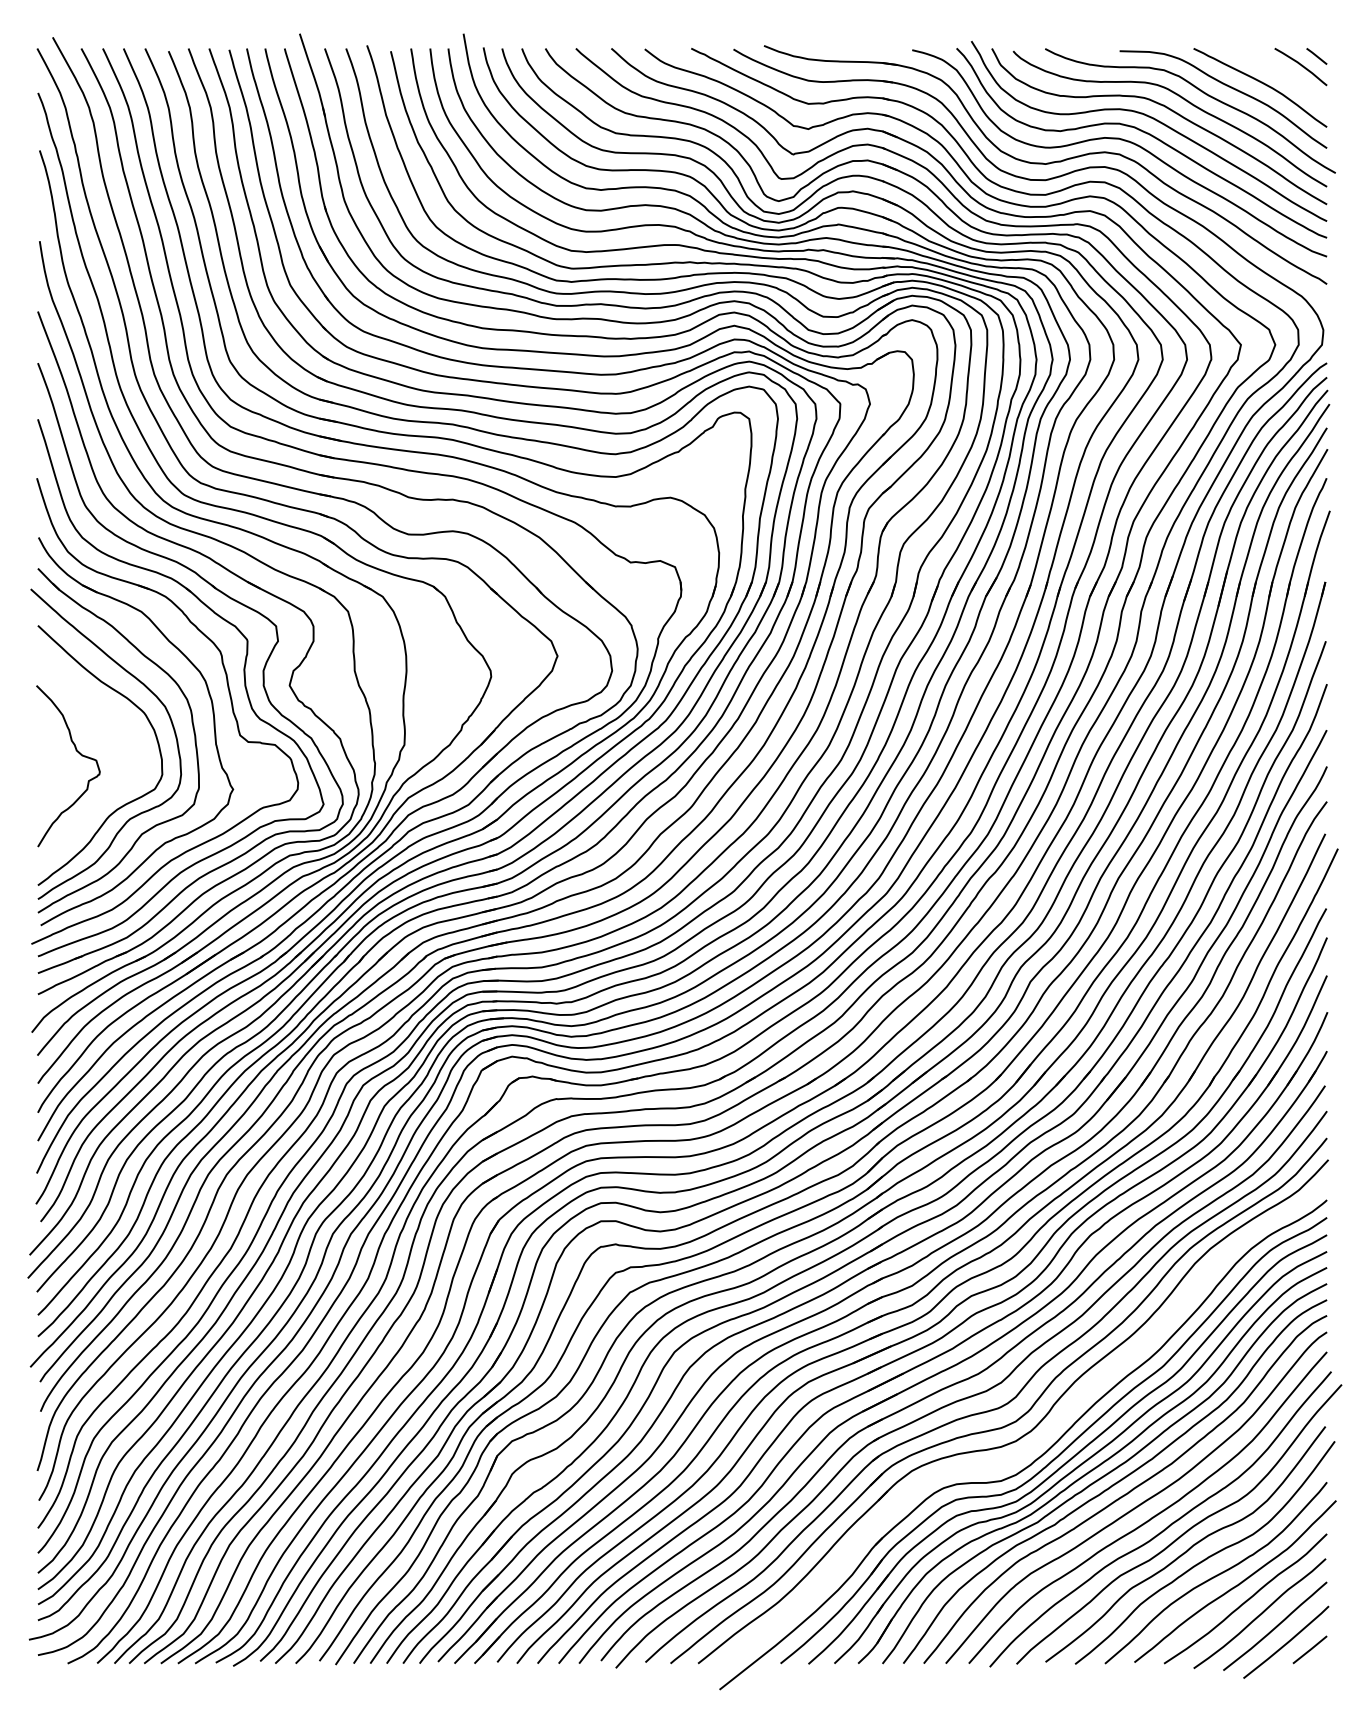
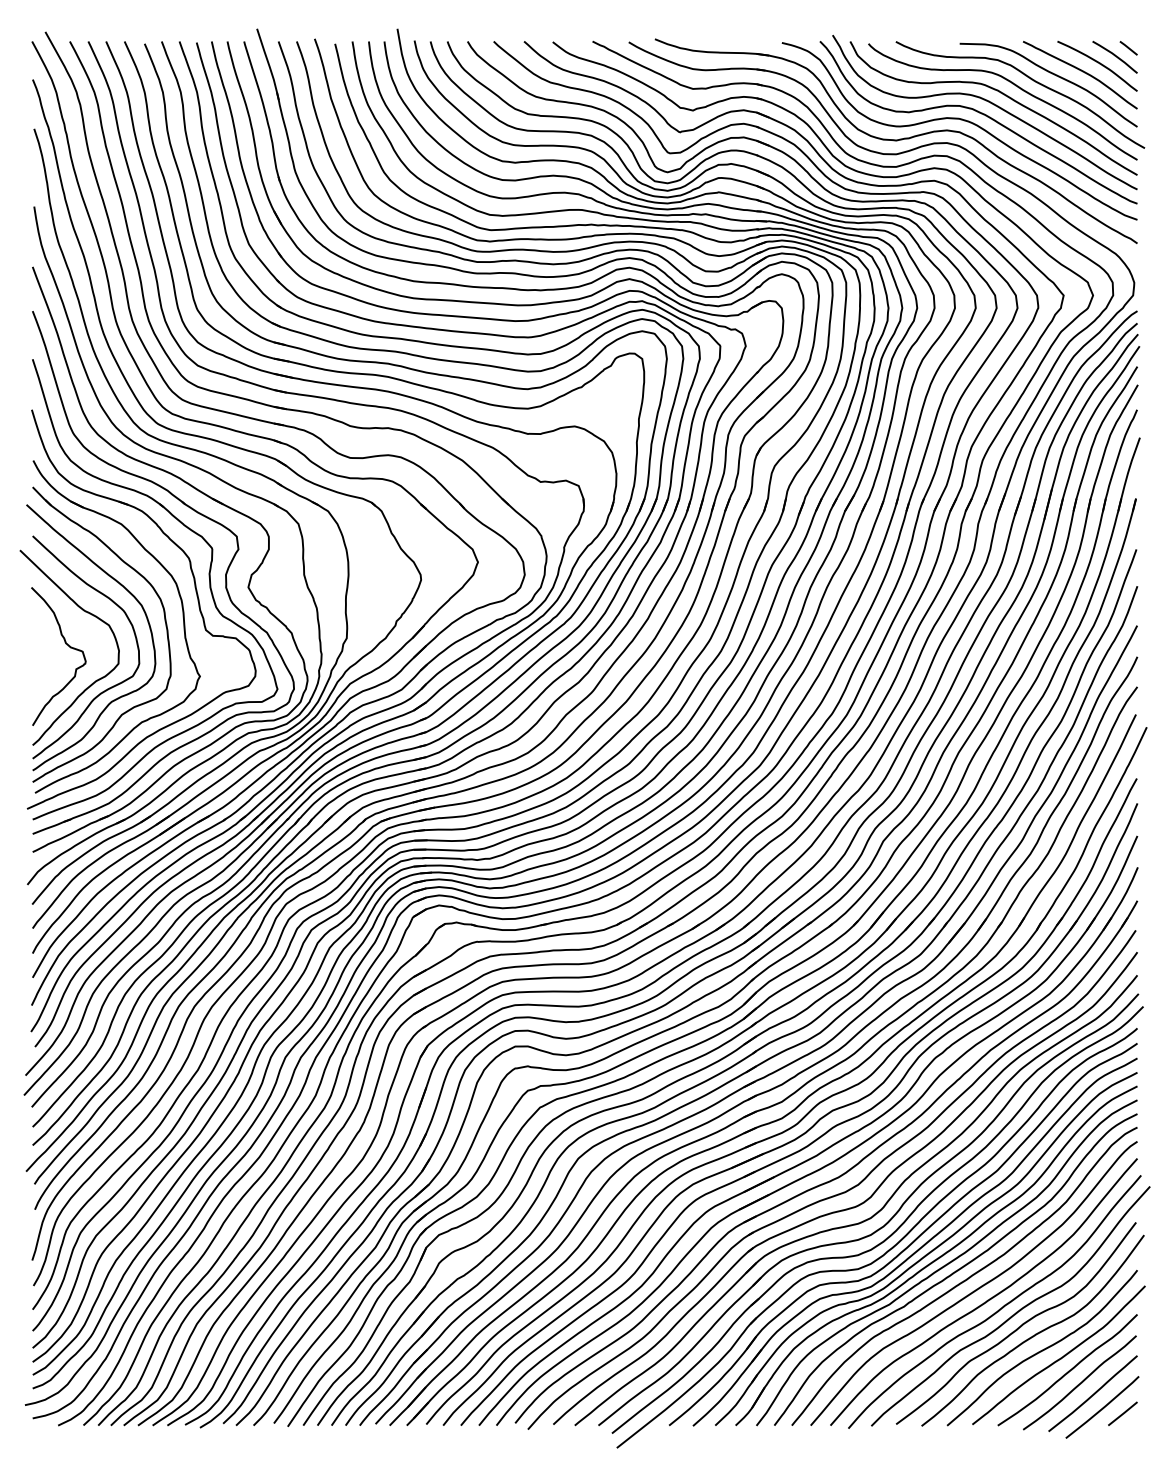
curve: (1281, 74) -> (1098, 63), added
curve: (101, 715) -> (87, 613), added
part: (1036, 1442) -> (888, 1236), added

